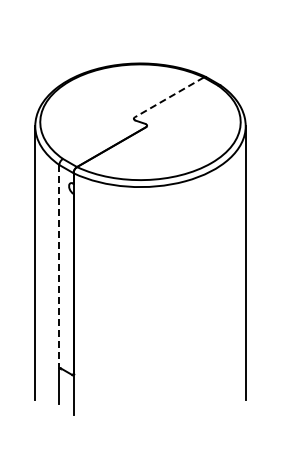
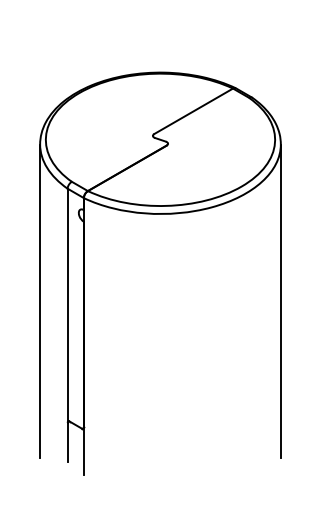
line: (169, 97) -> (193, 111), dashed -> solid
line: (59, 267) -> (67, 305), dashed -> solid

